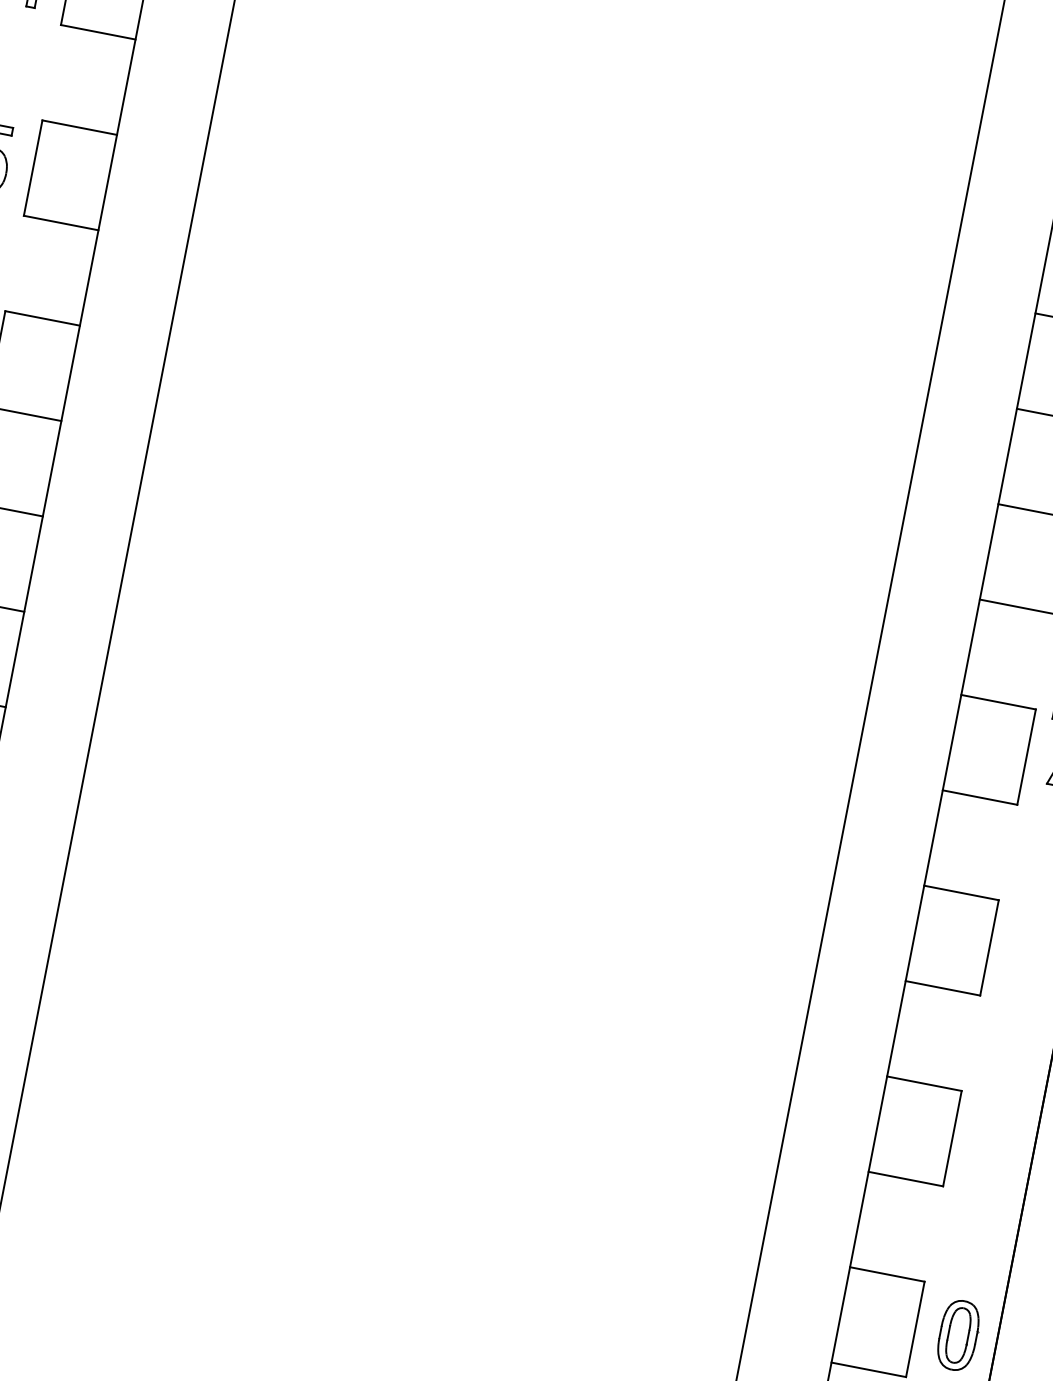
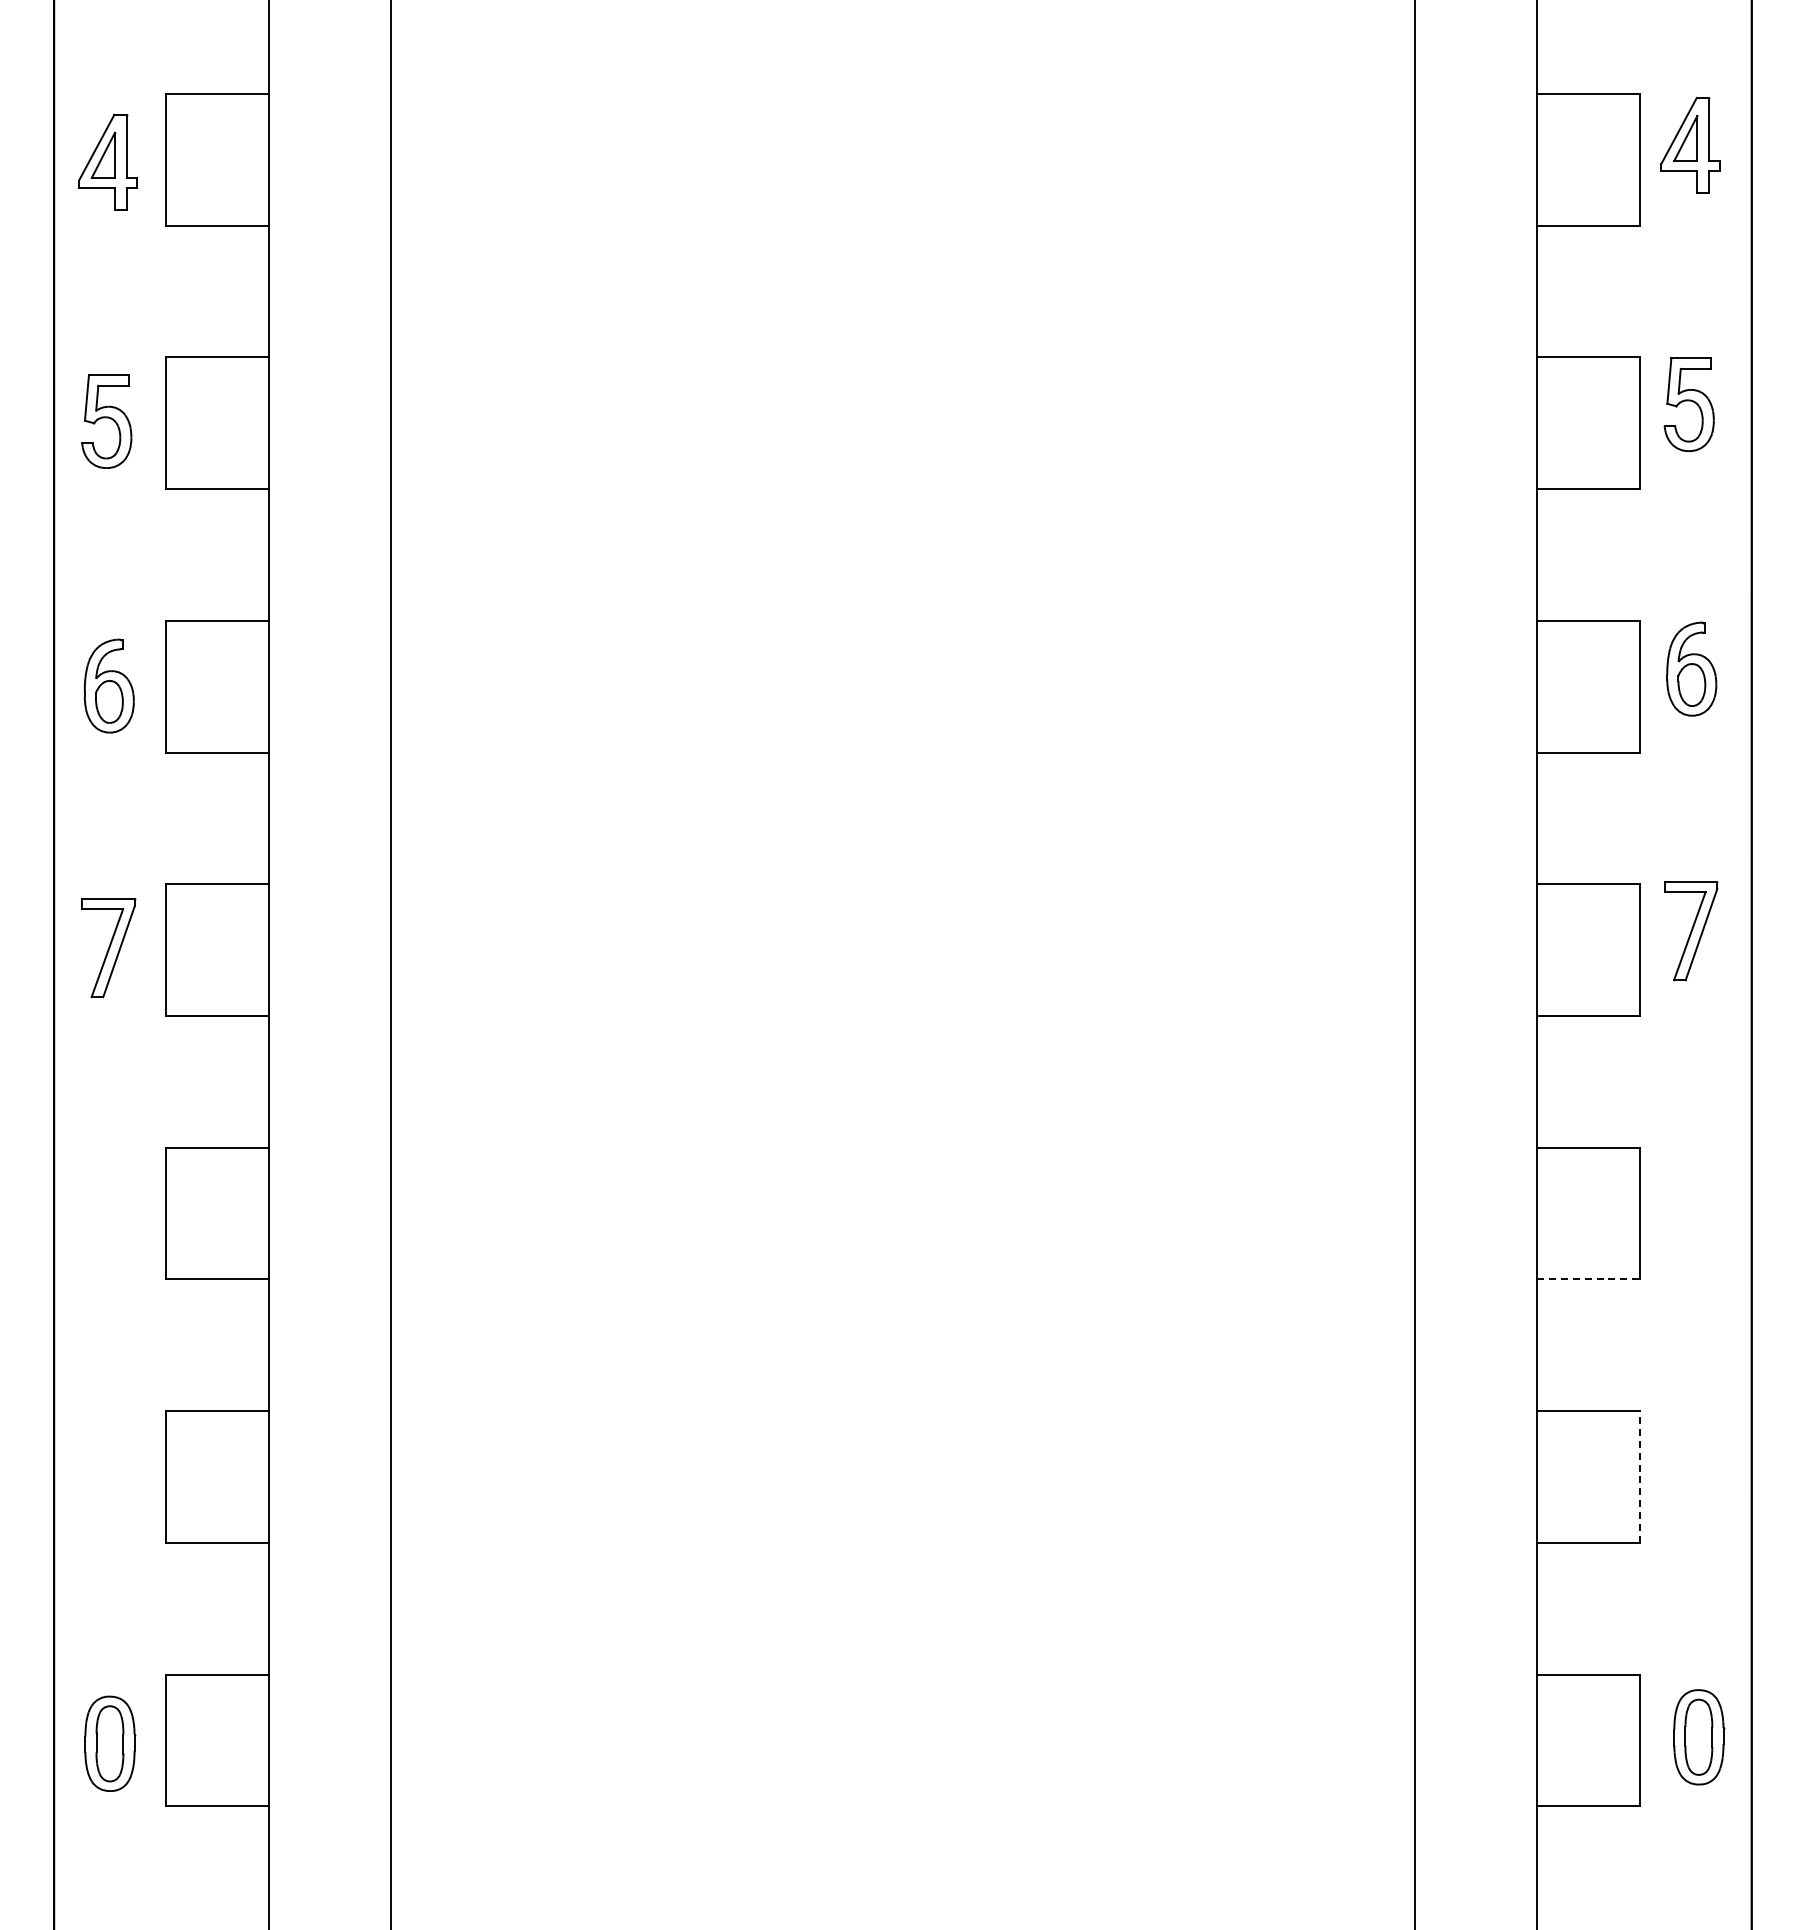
line: (943, 988) -> (1589, 1279), solid -> dashed
line: (952, 1138) -> (1640, 1476), solid -> dashed

